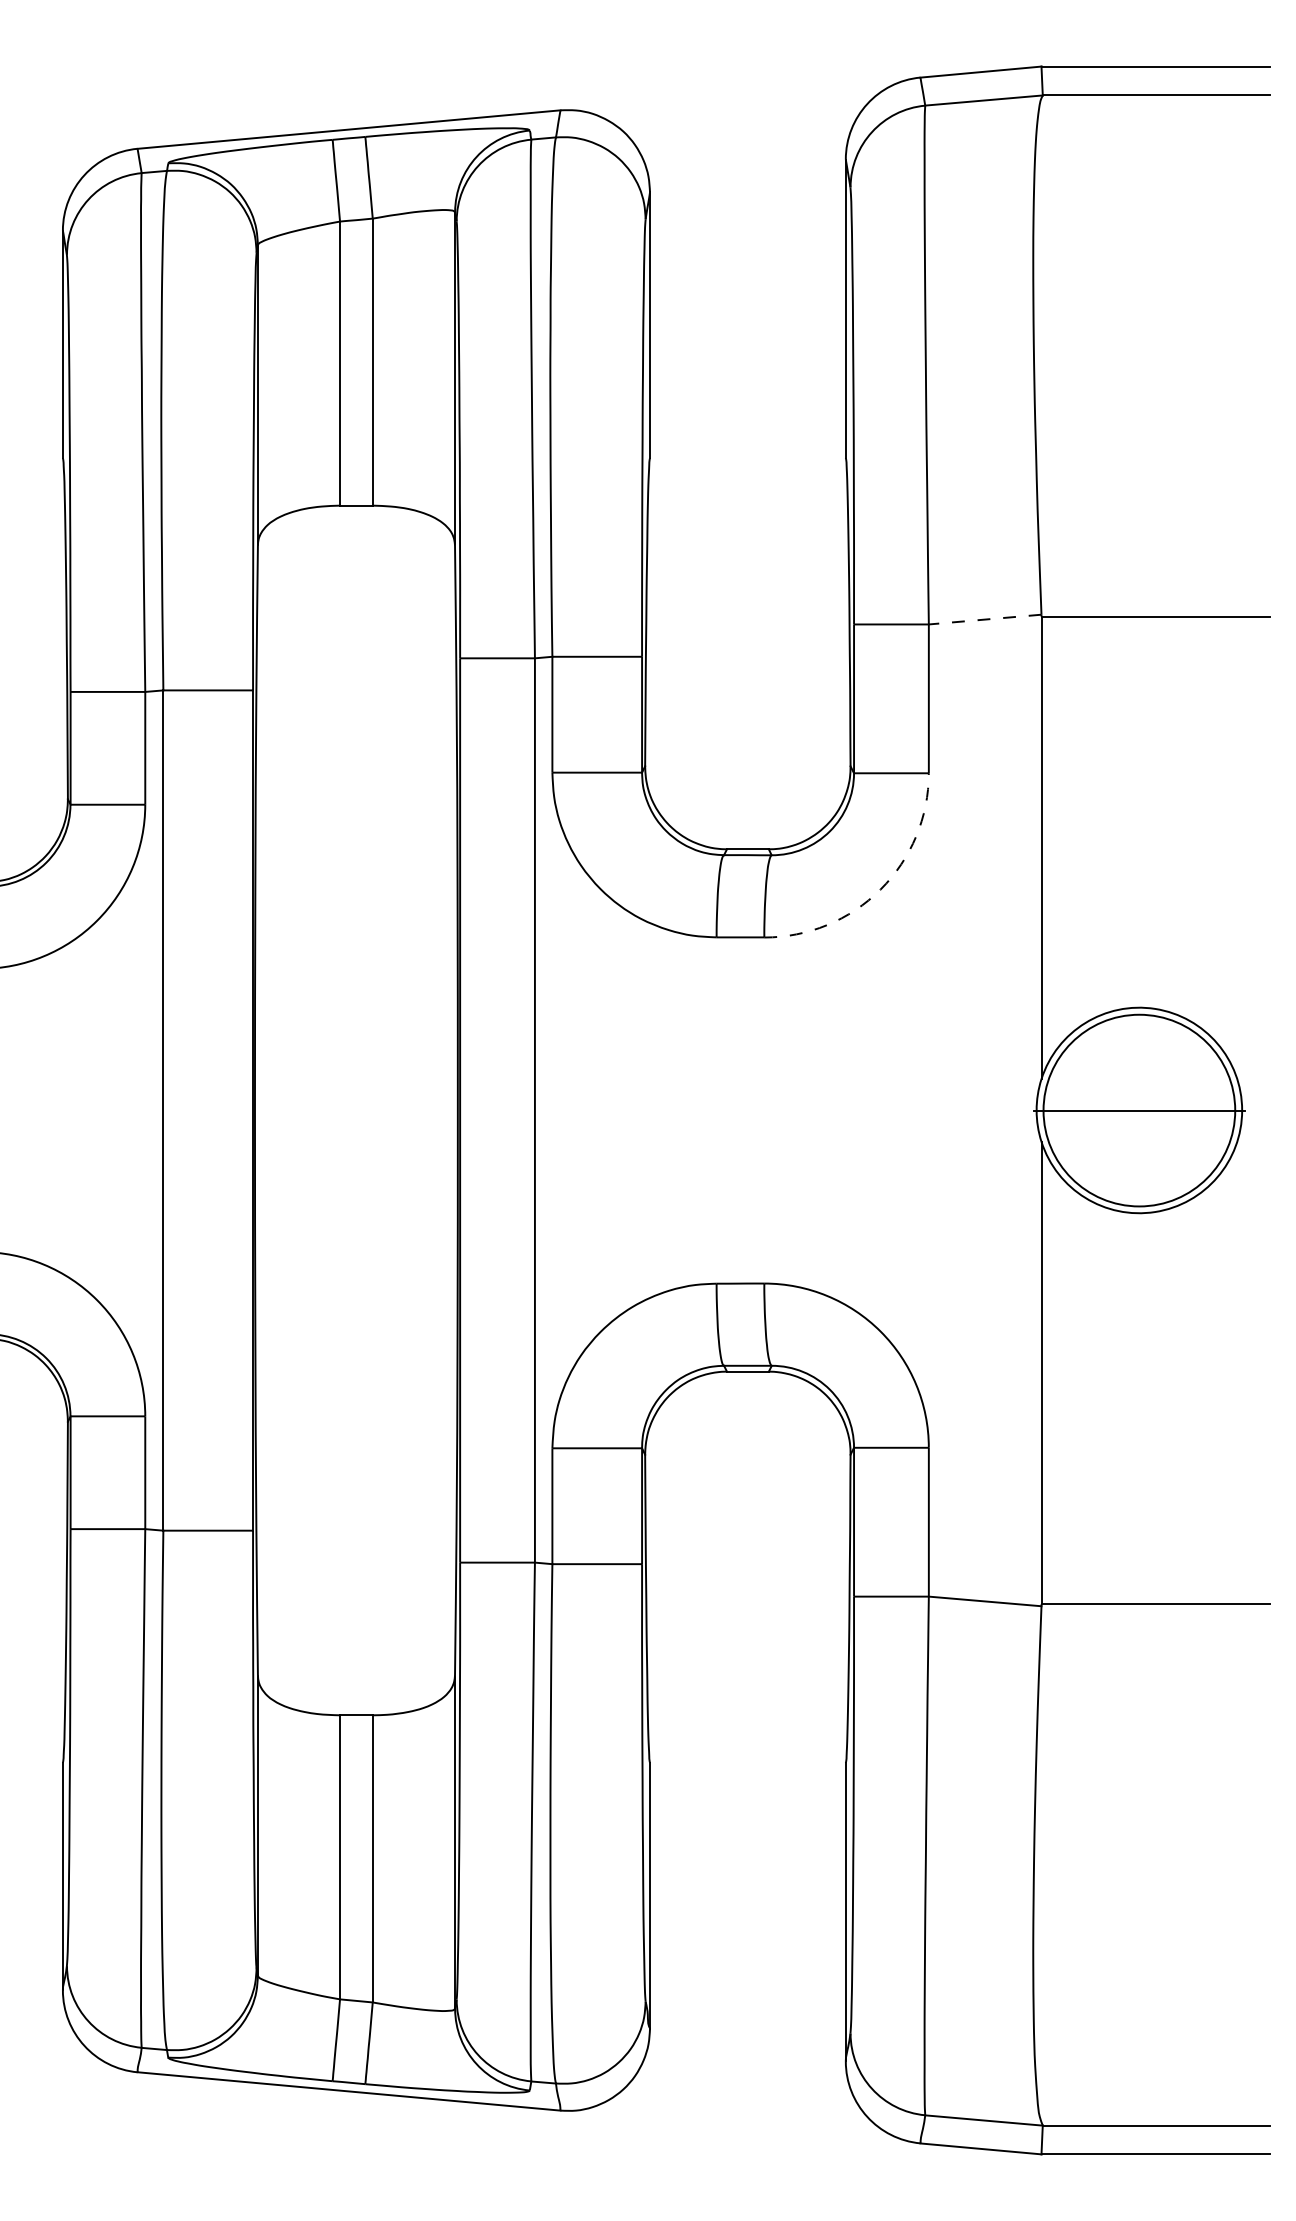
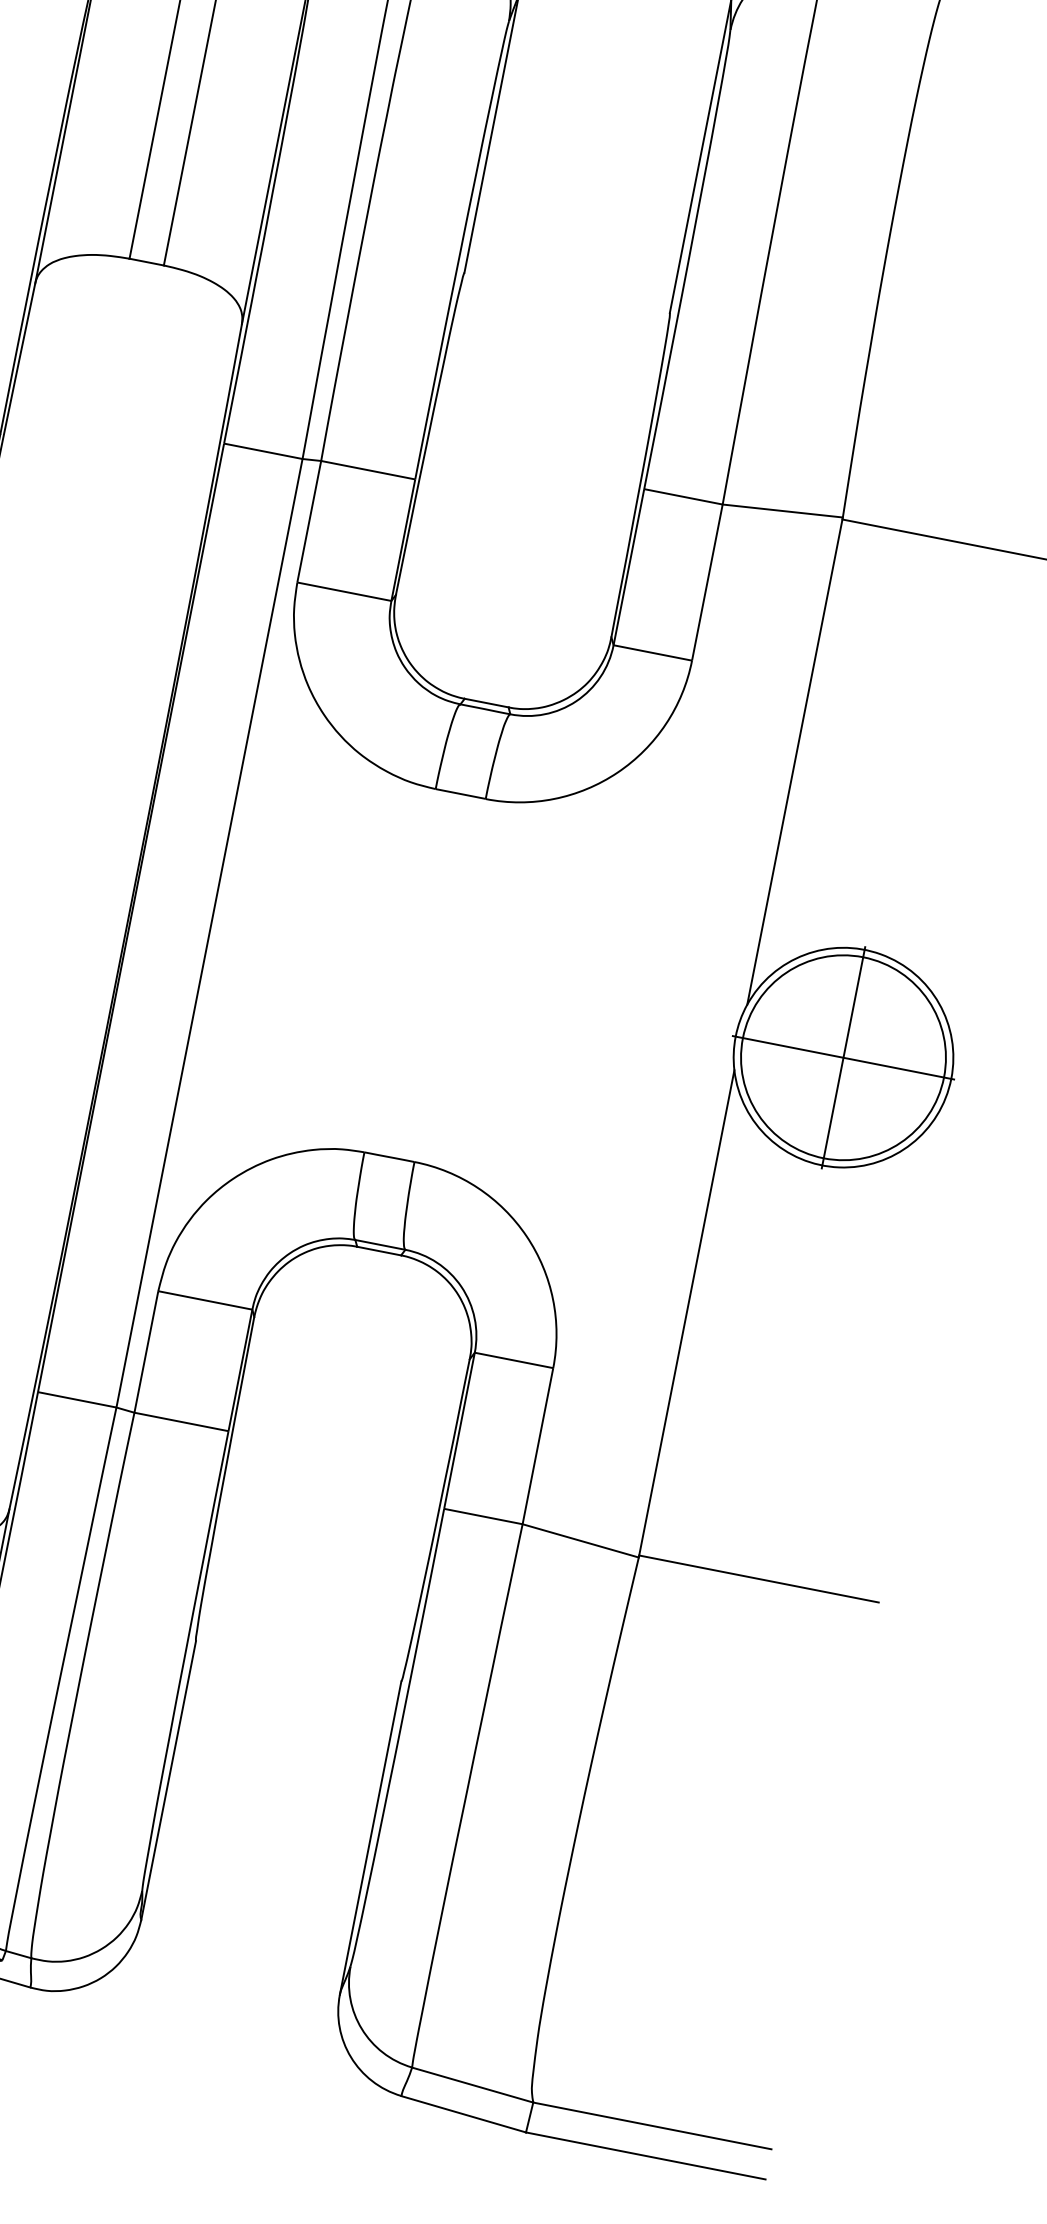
line: (985, 619) -> (783, 510), dashed -> solid
arc: (880, 889) -> (617, 772), dashed -> solid
line: (1139, 1110) -> (843, 1057), added

